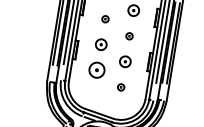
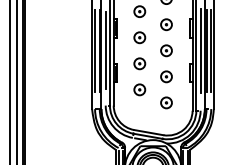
part: (105, 18) -> (139, 37), size x1.67
part: (129, 35) -> (166, 50), size x1.67
part: (96, 69) -> (139, 89), size x0.71
part: (121, 86) -> (166, 102), size x1.67

